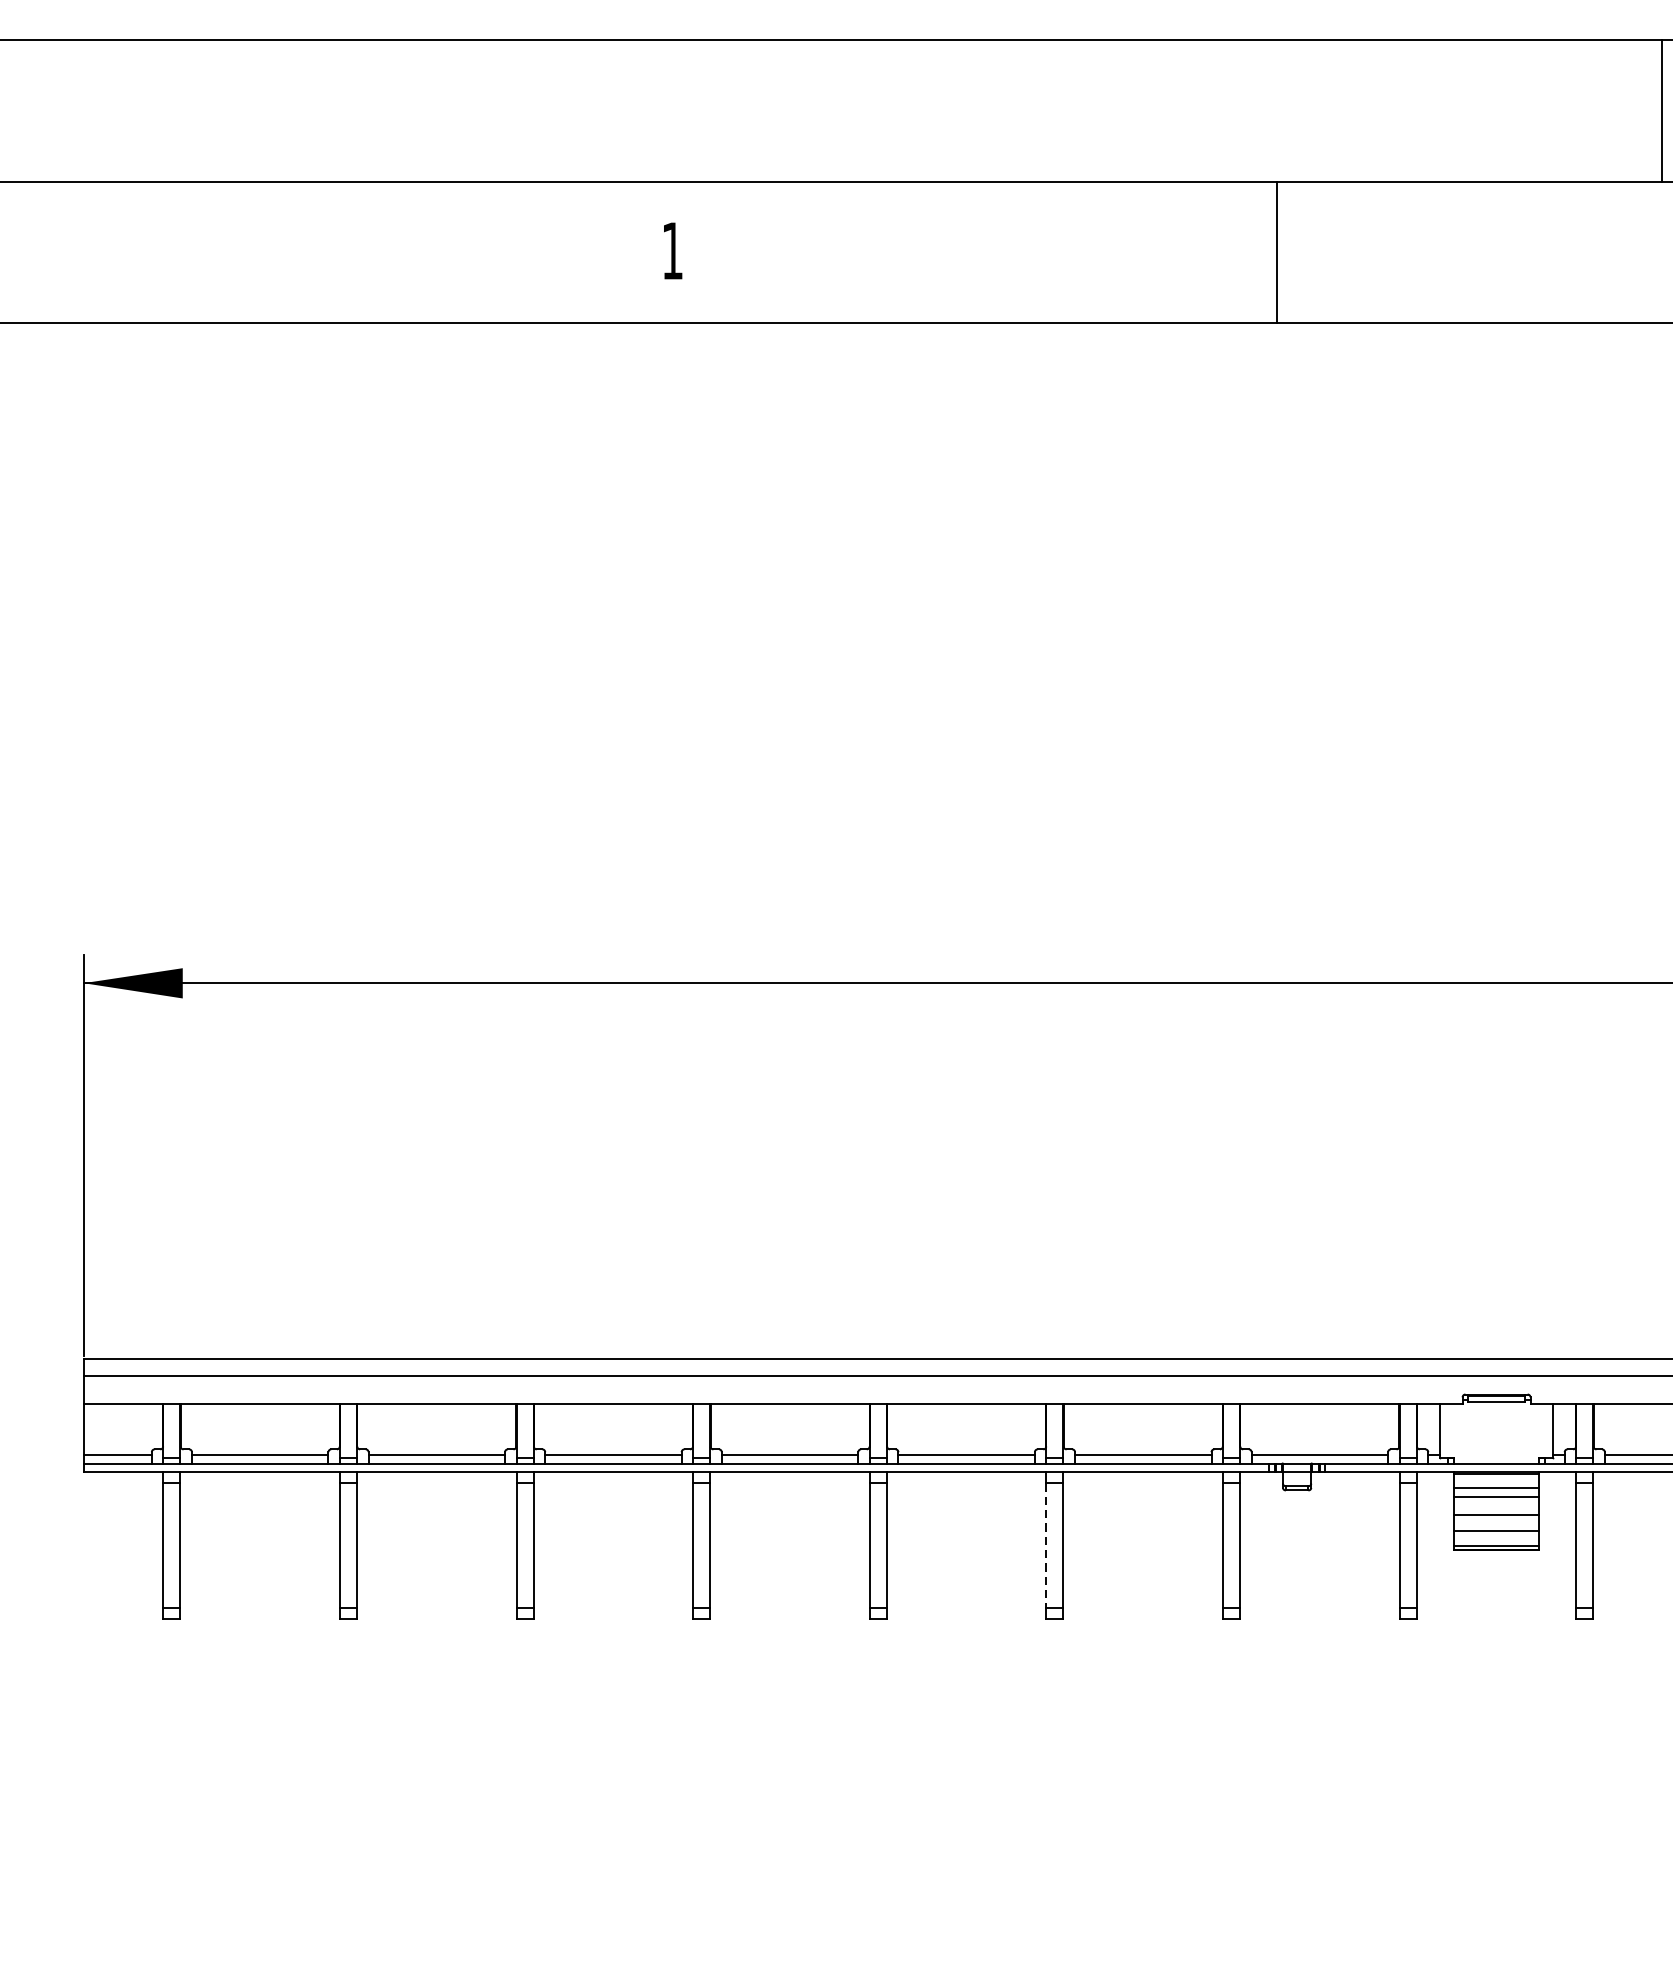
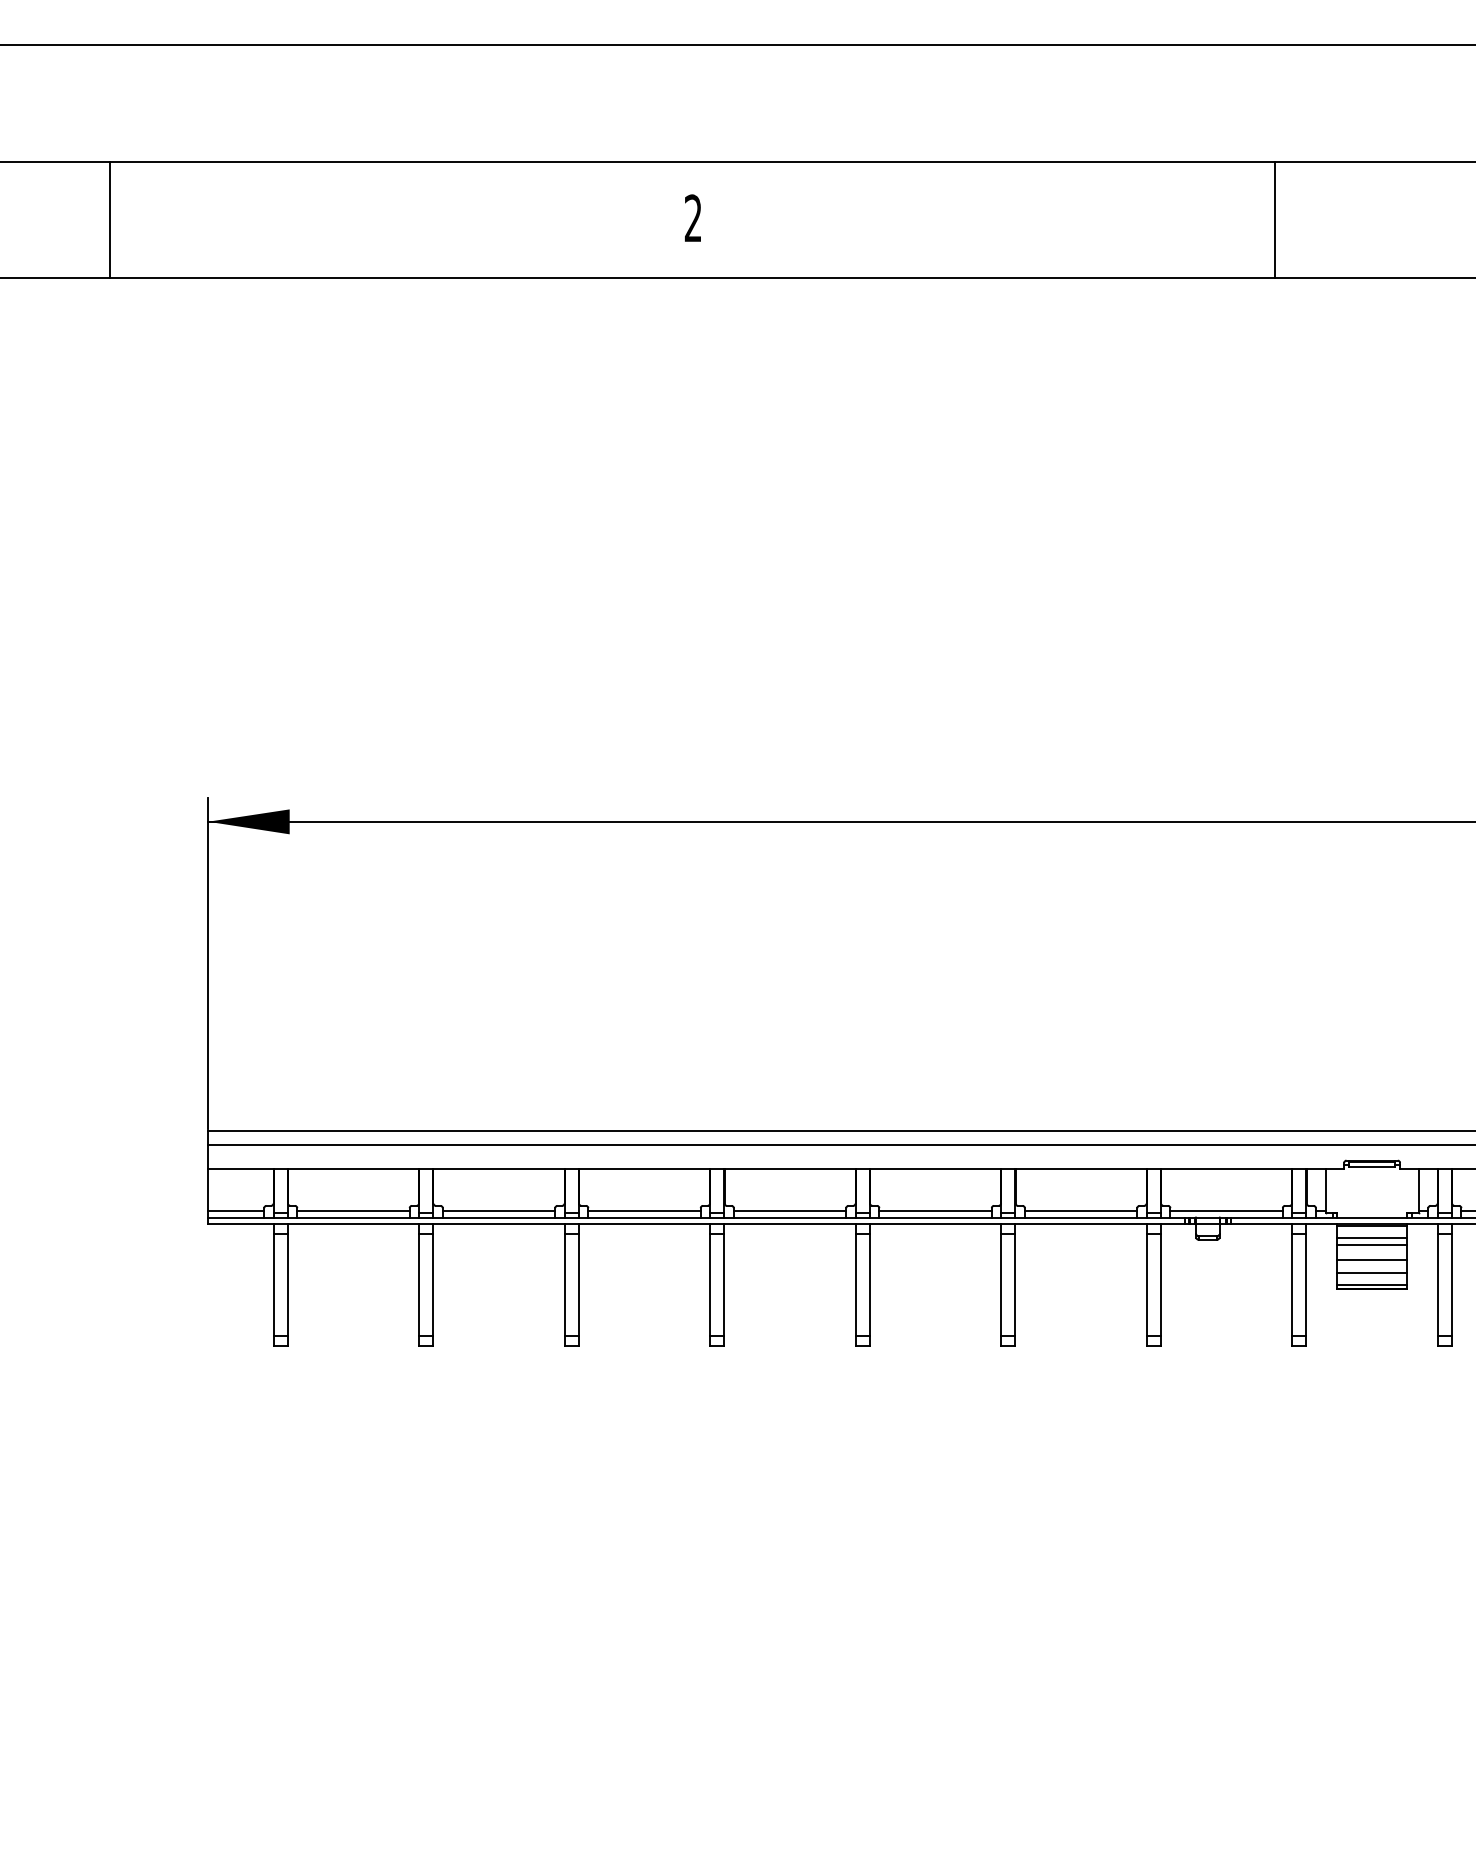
text: (671, 249) -> (692, 217), 1 -> 2
line: (1277, 252) -> (1275, 219), moved
line: (1046, 1546) -> (1001, 1285), dashed -> solid

